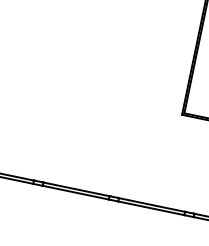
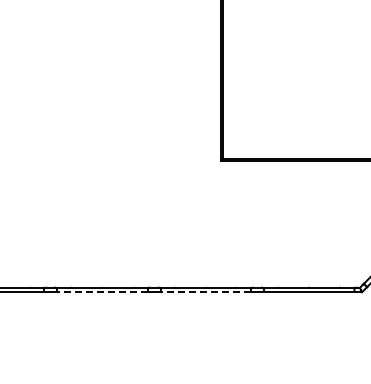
line: (75, 192) -> (101, 292), solid -> dashed
line: (151, 208) -> (205, 292), solid -> dashed

